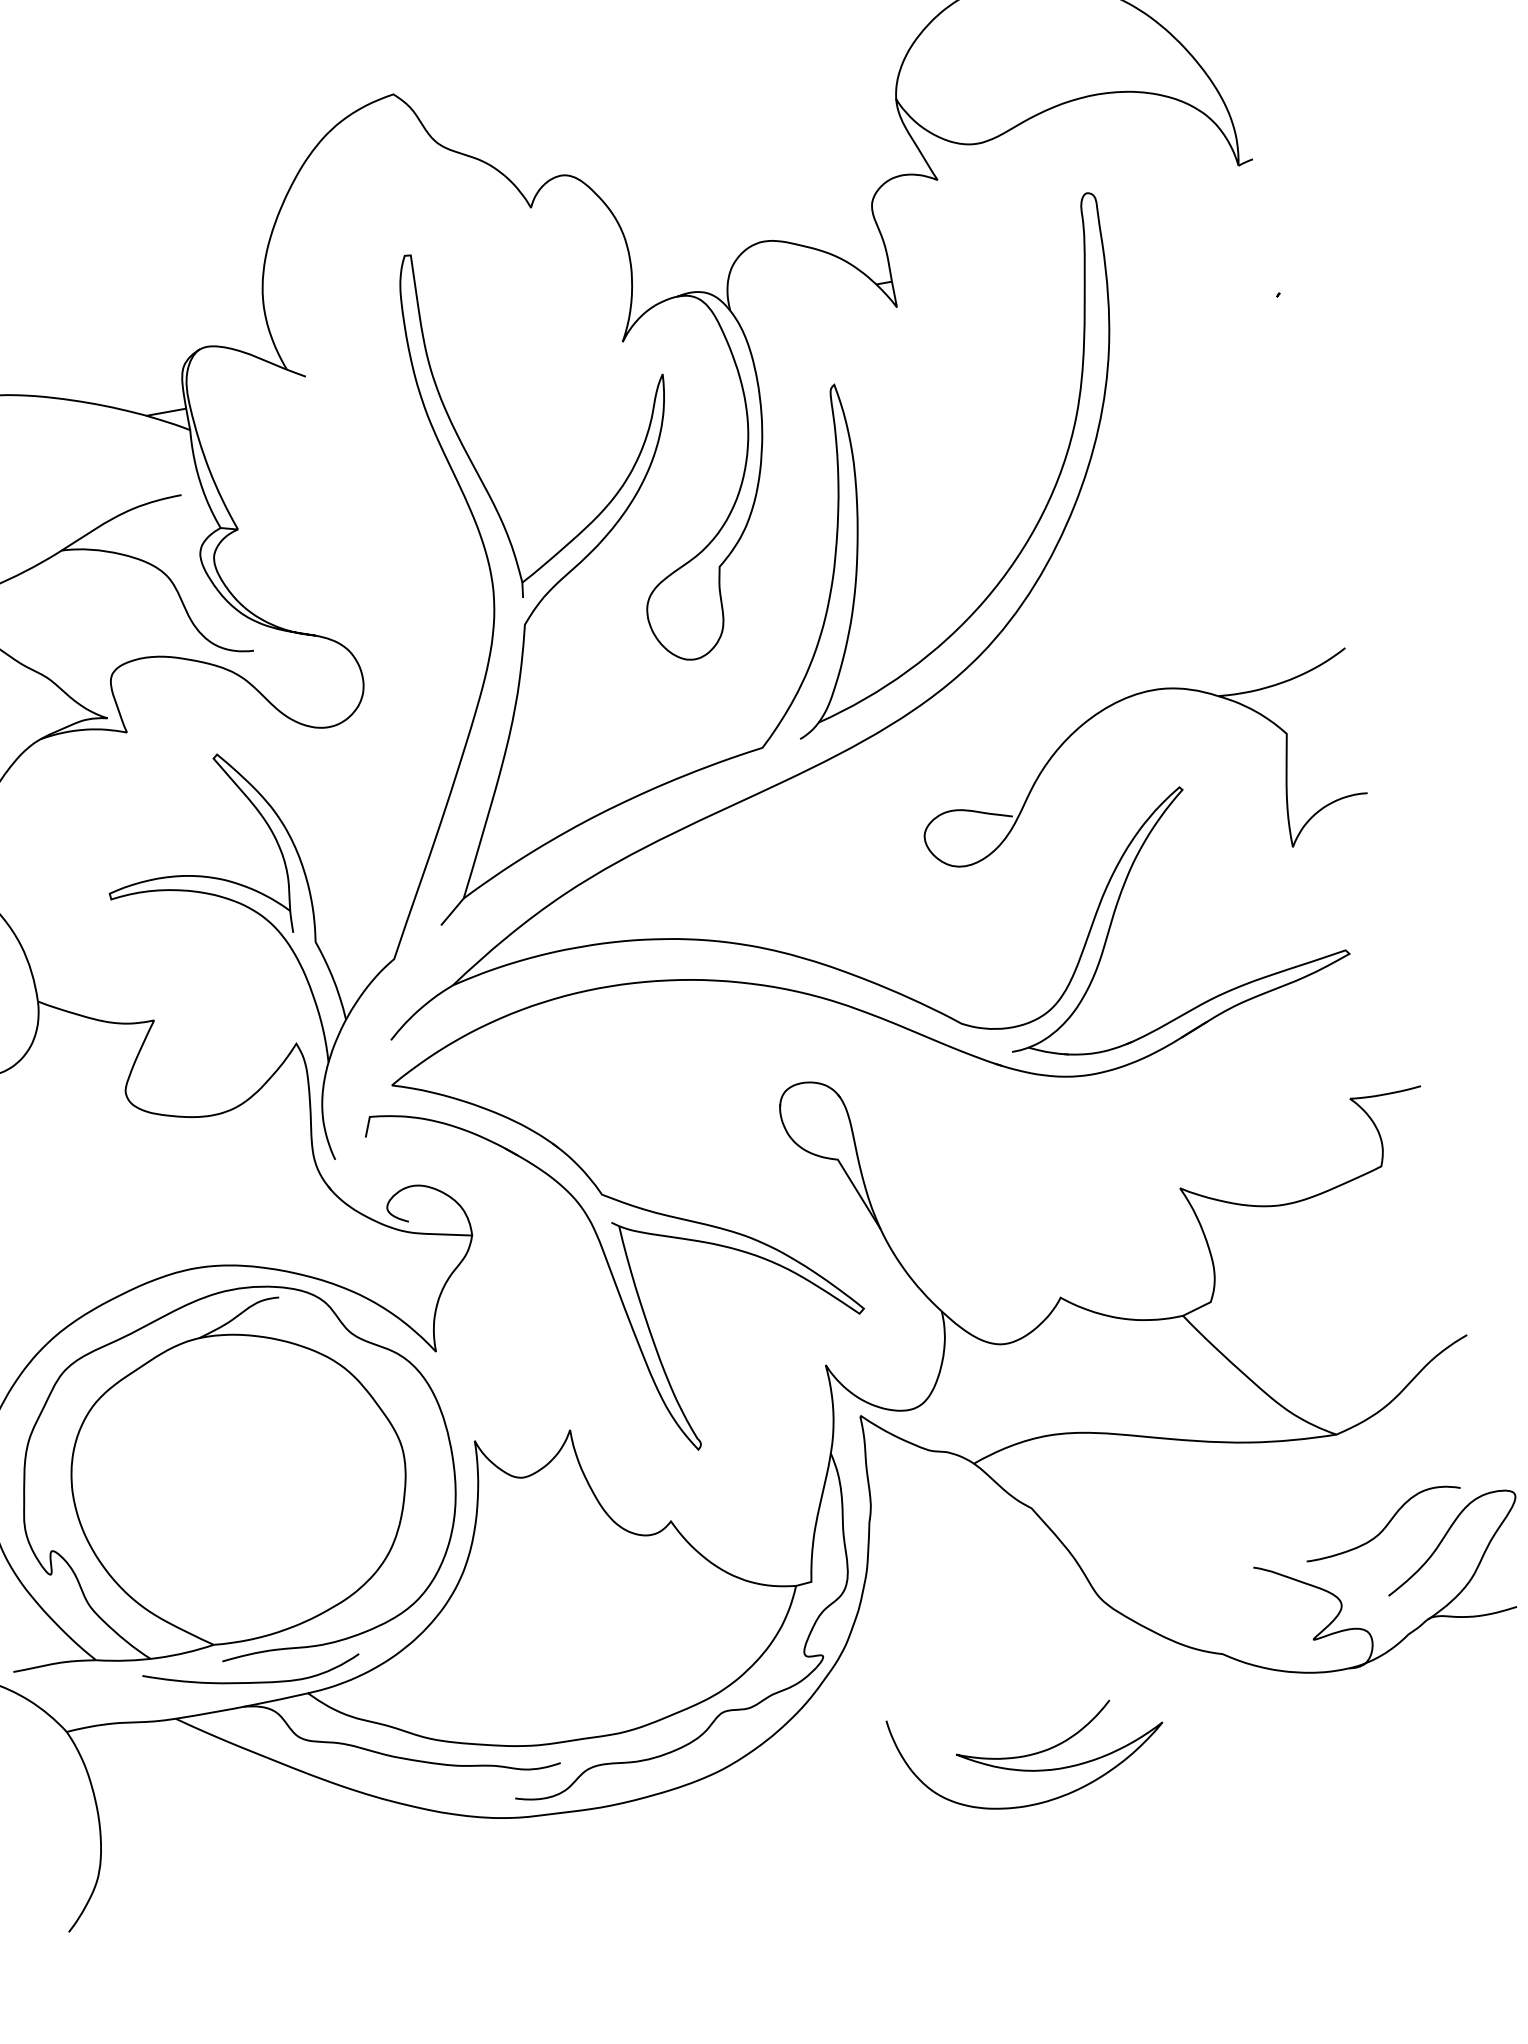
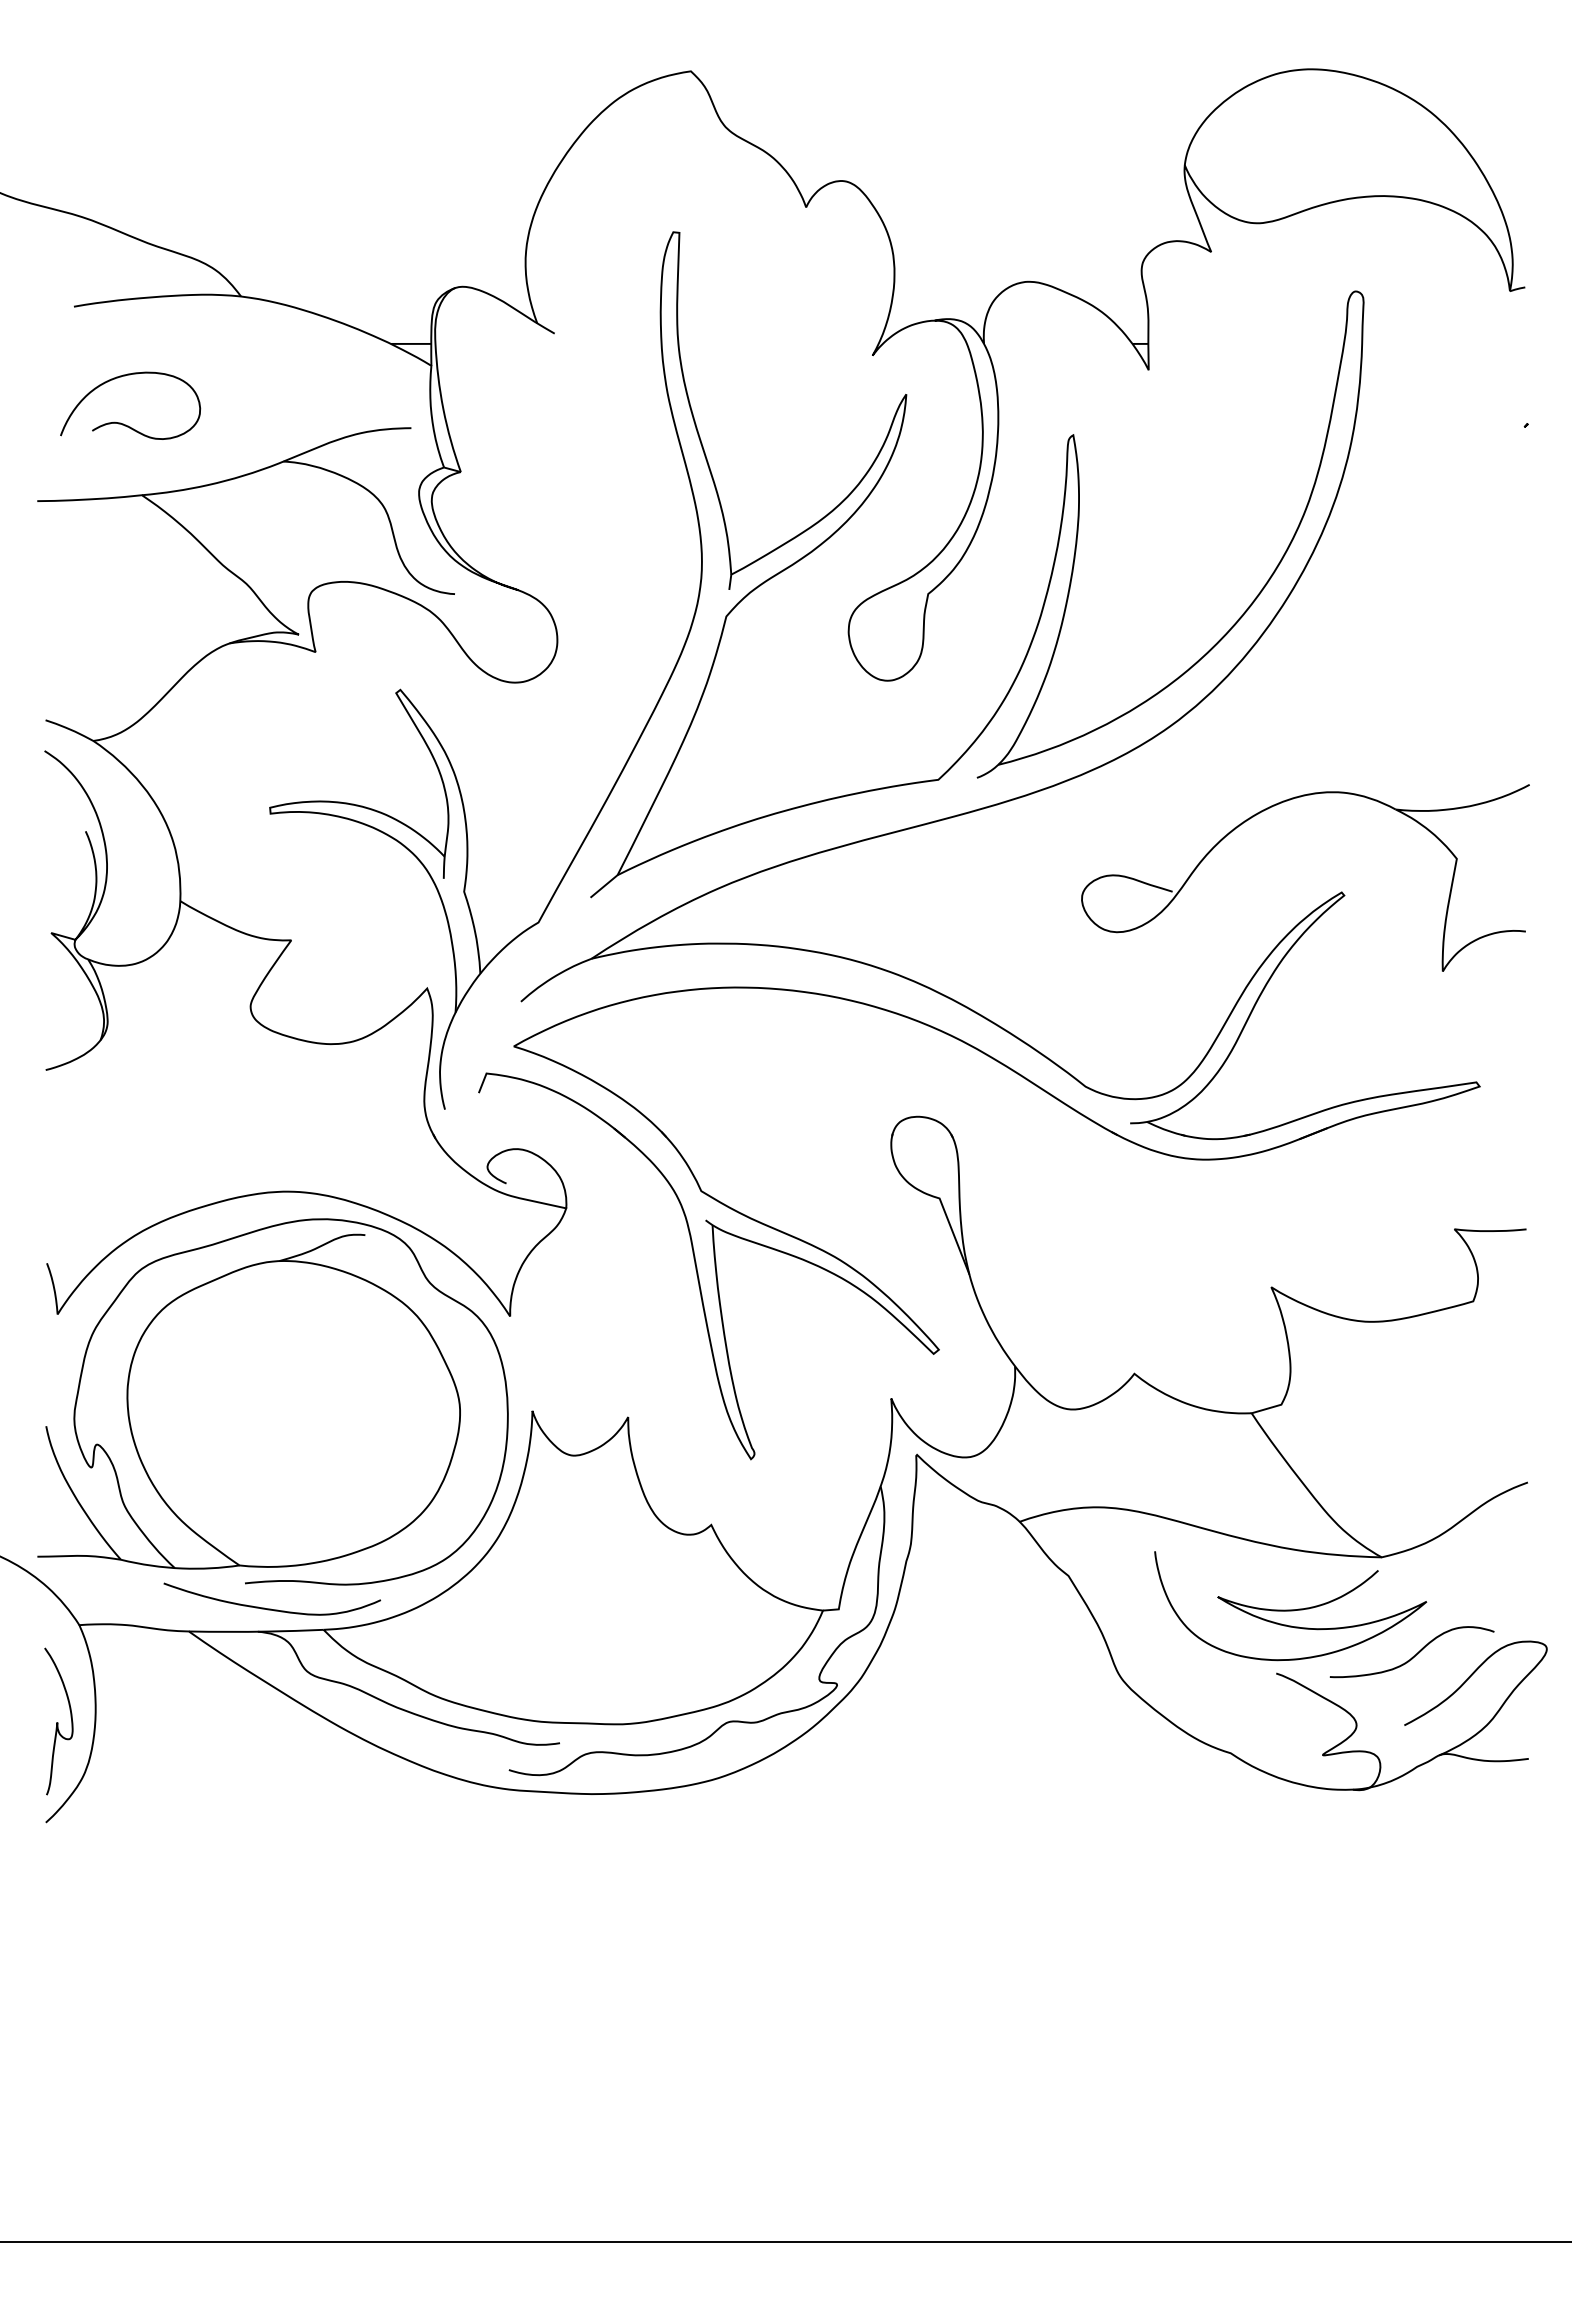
curve: (1030, 1754) -> (1290, 1609), moved
curve: (63, 1831) -> (58, 1722), added

